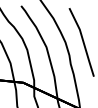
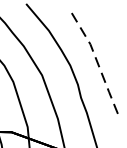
line: (83, 41) -> (97, 61), solid -> dashed

